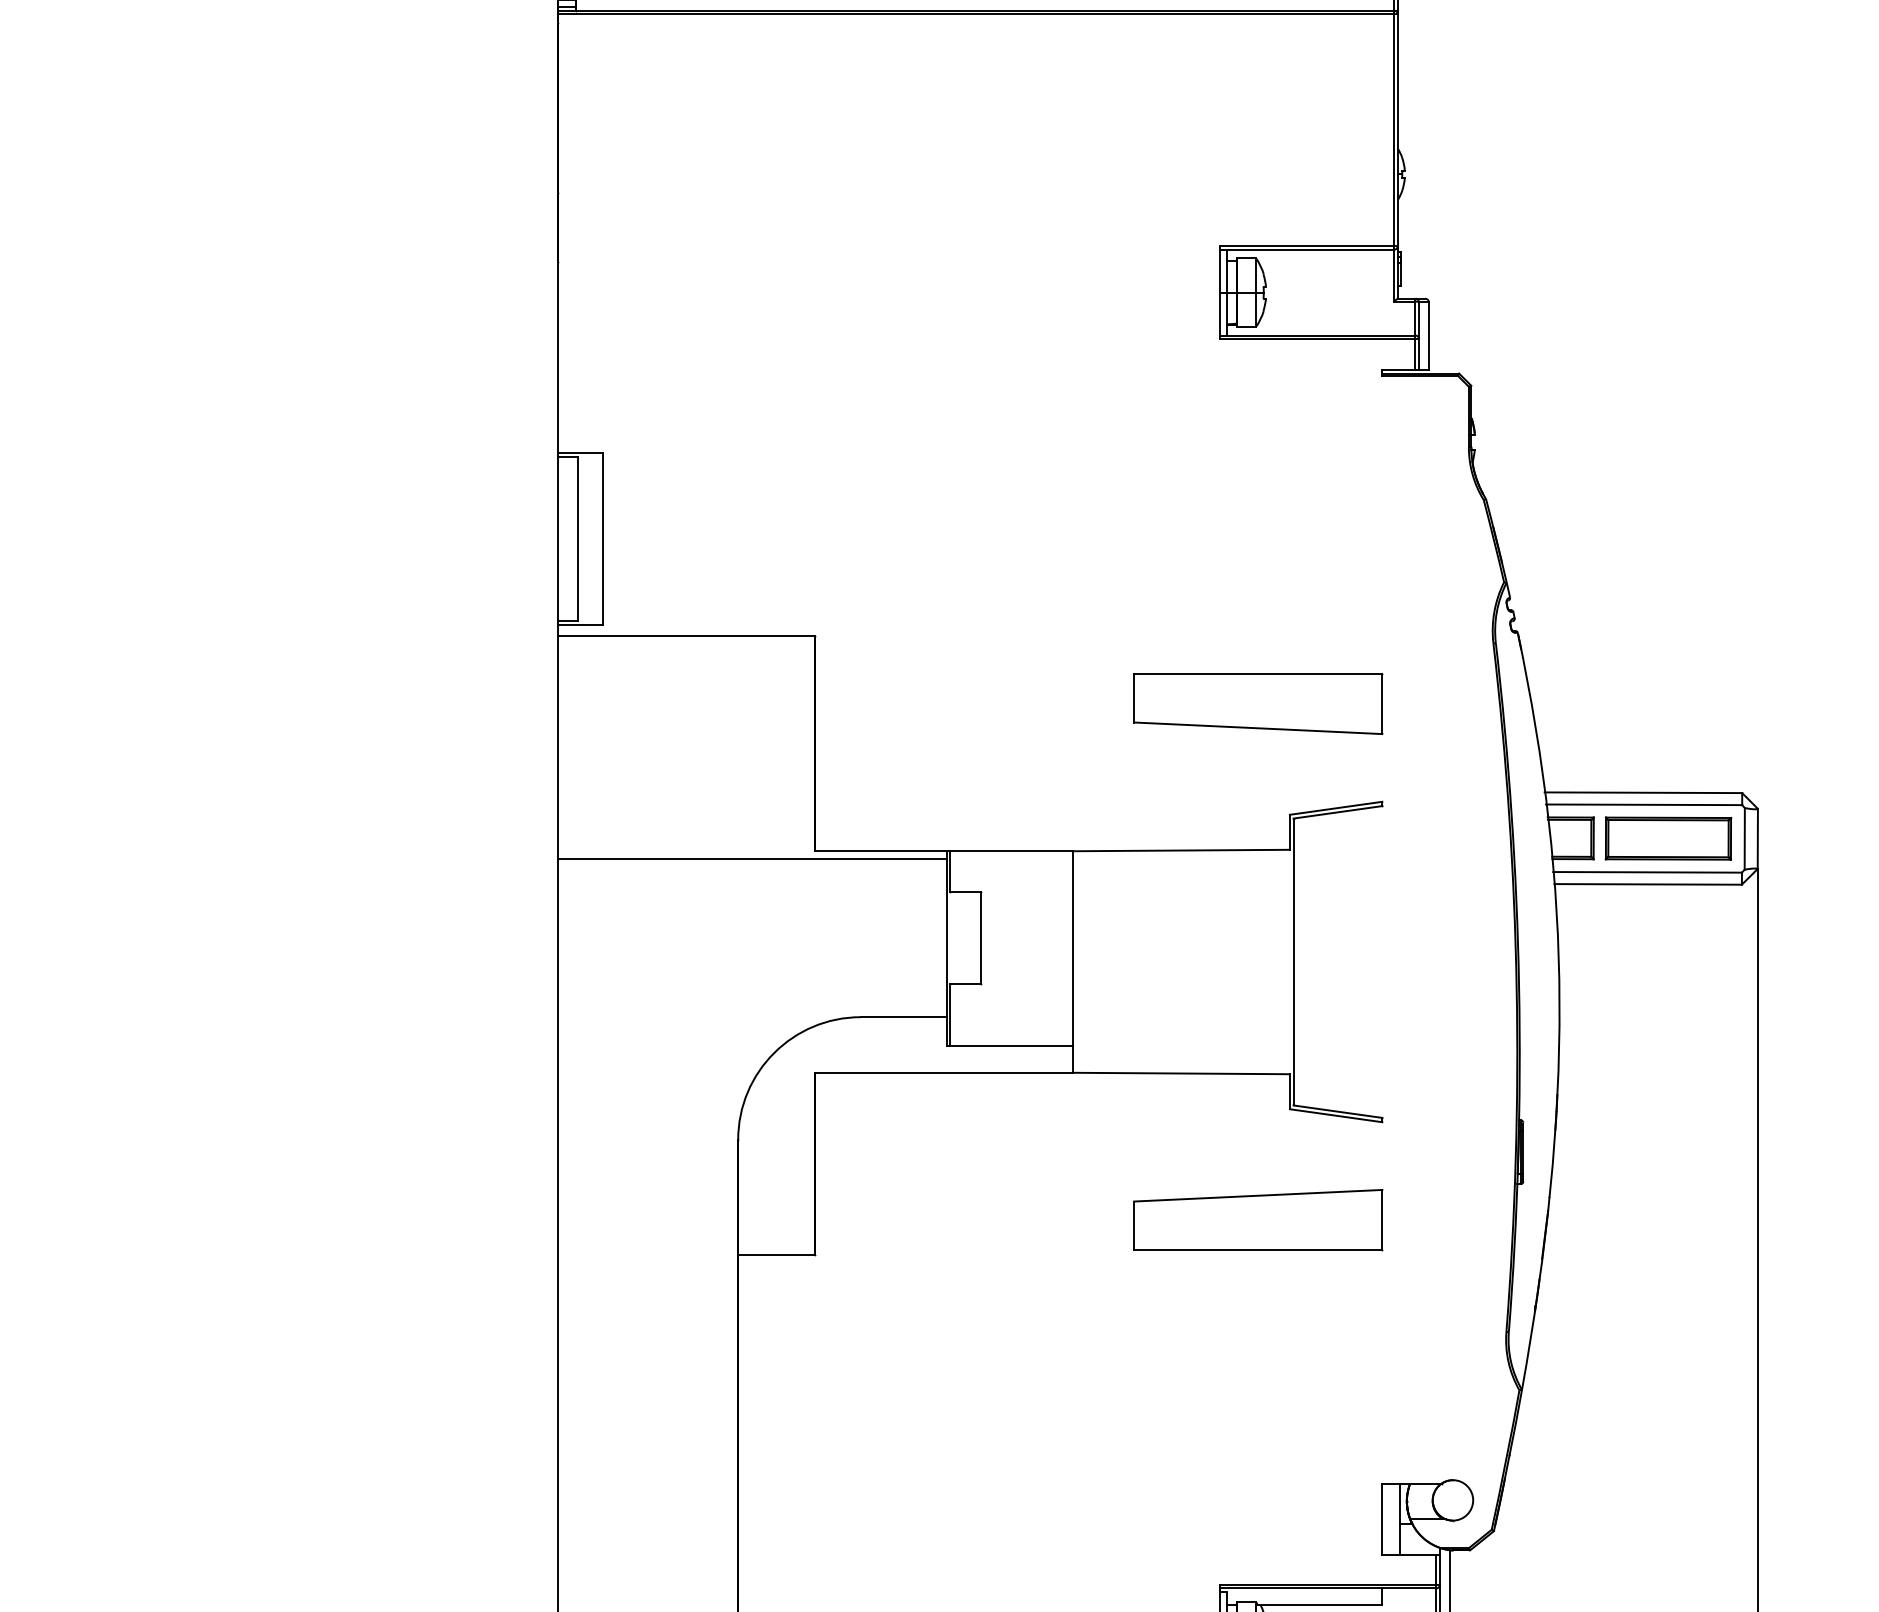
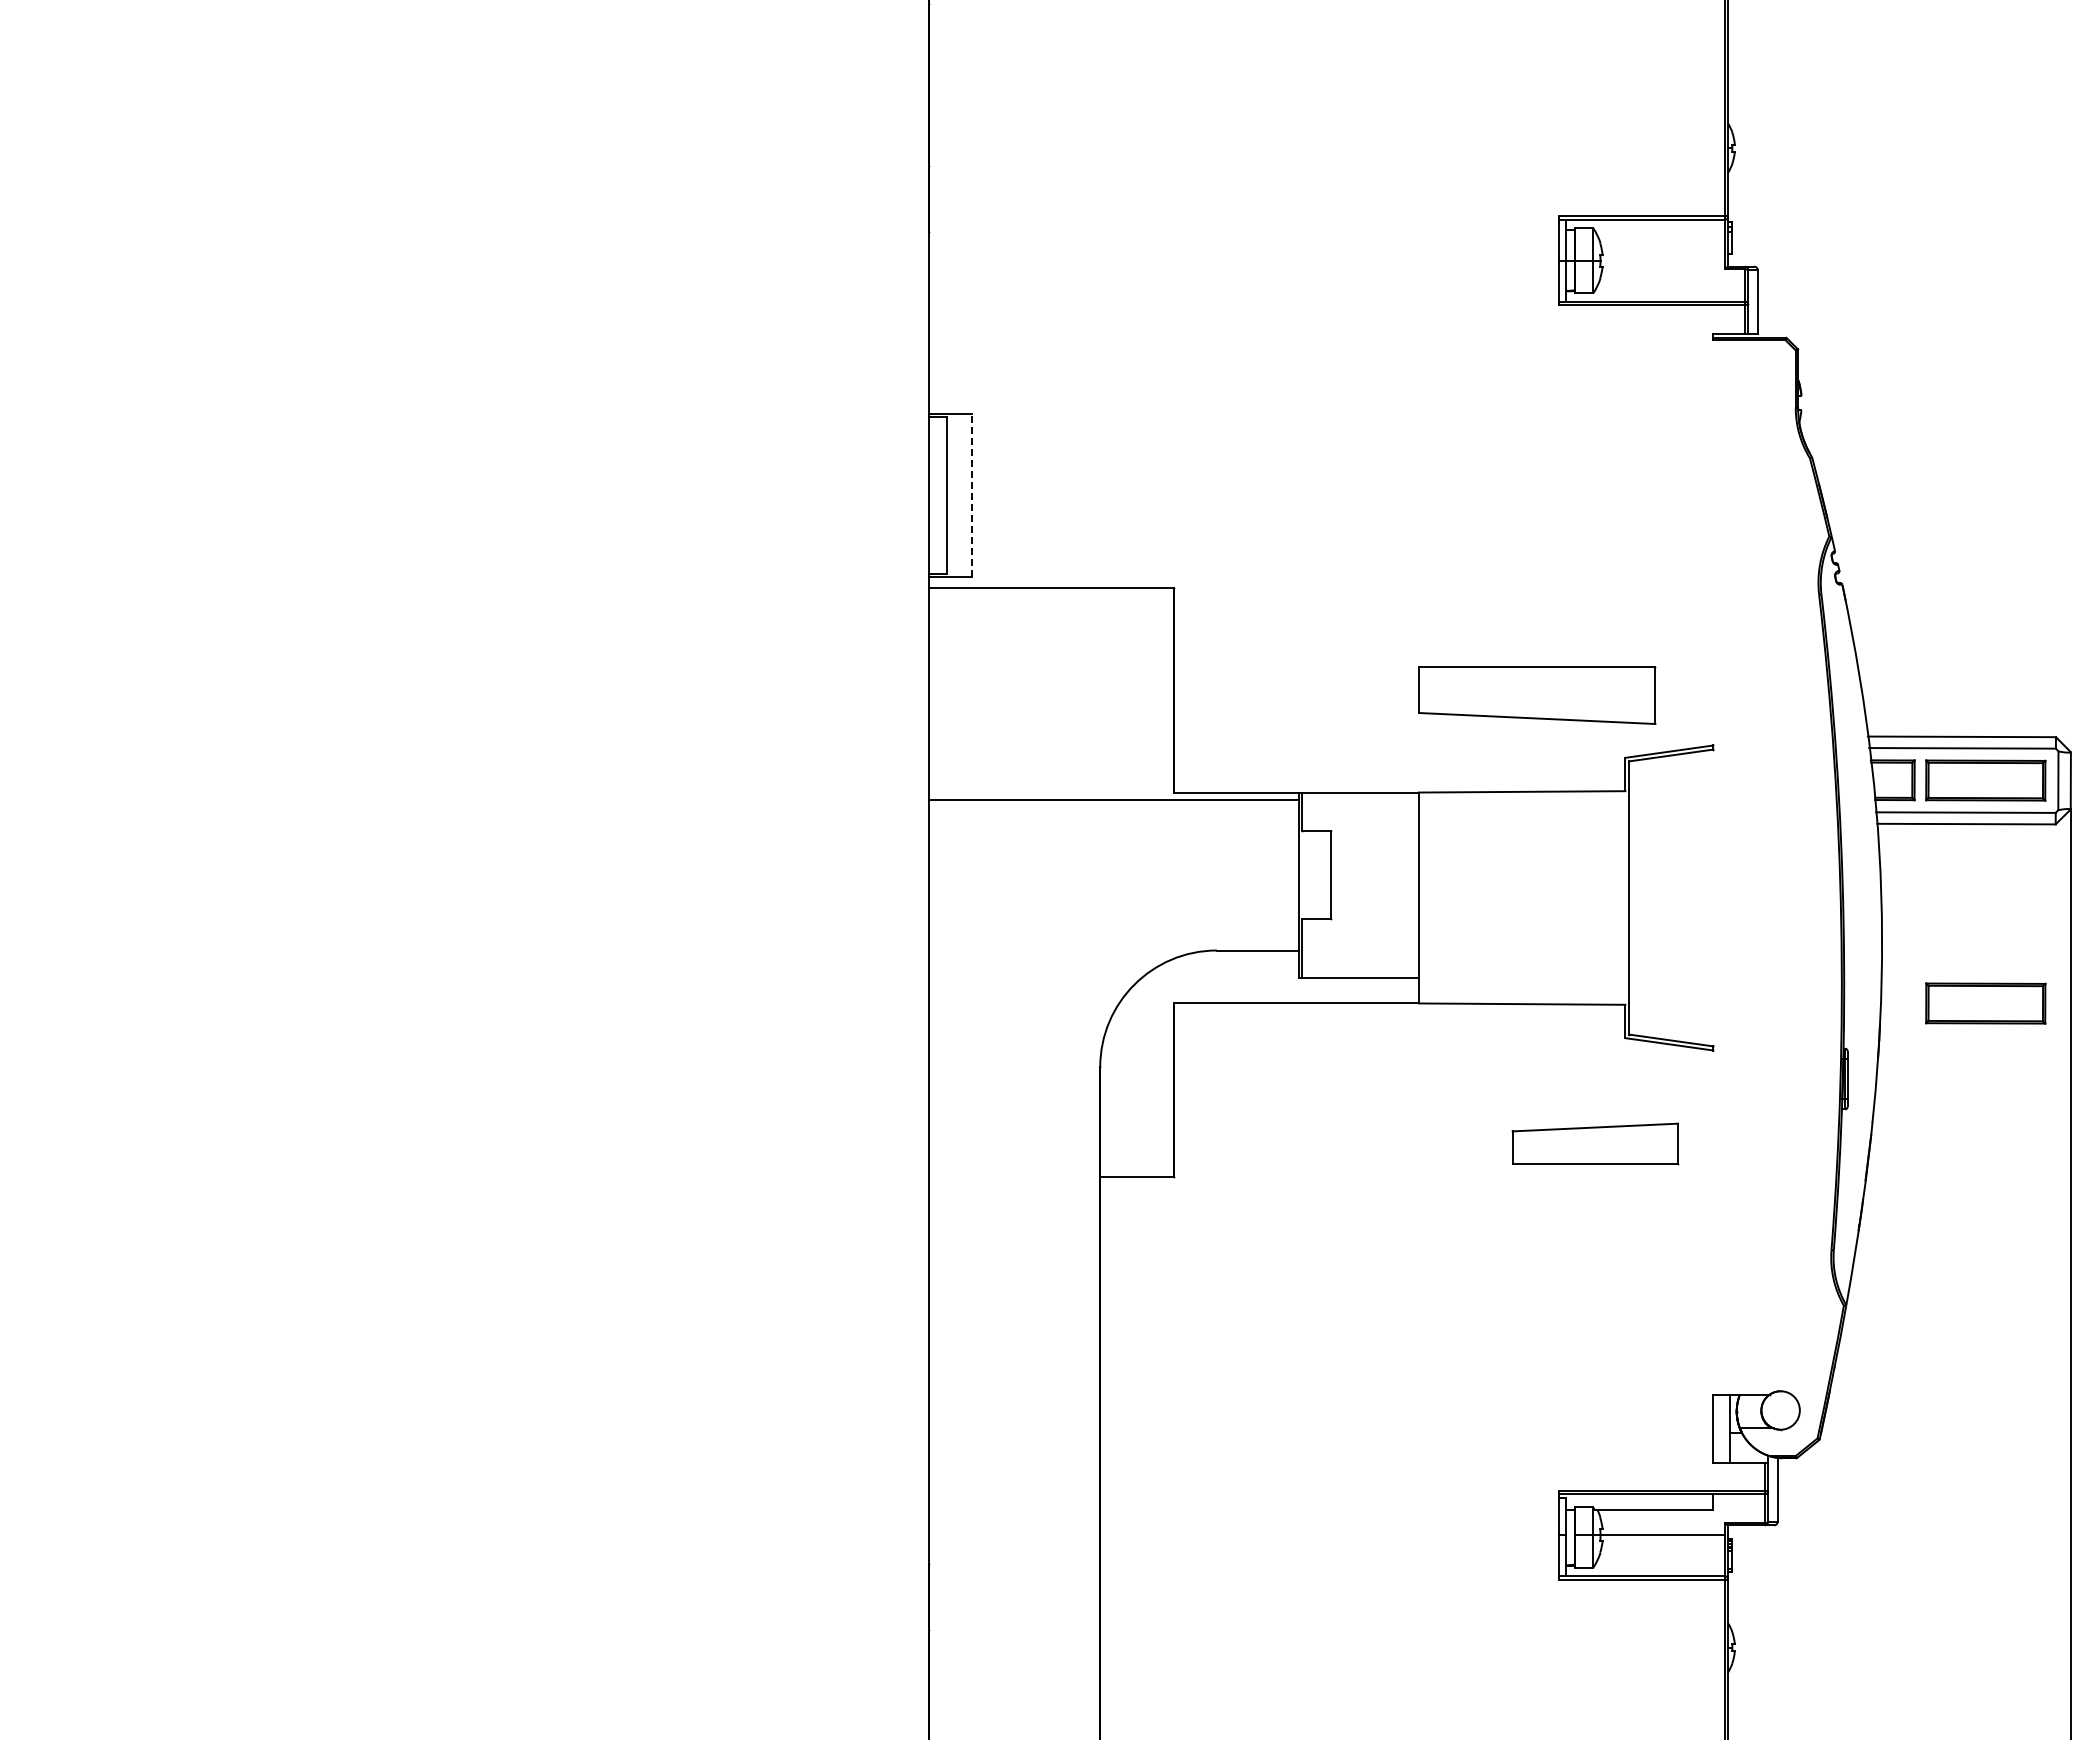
line: (602, 539) -> (971, 495), solid -> dashed
part: (1258, 704) -> (1537, 695), moved
part: (1668, 1072) -> (1985, 1003), added
part: (1258, 1219) -> (1595, 1143), size x0.7

